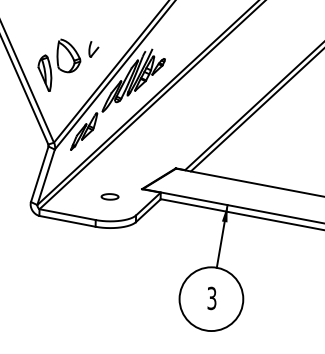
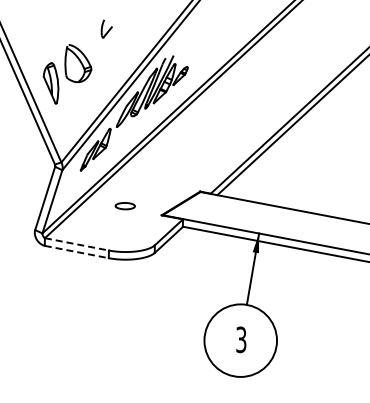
part: (93, 48) -> (106, 28), moved
part: (109, 197) -> (124, 206), moved
line: (67, 214) -> (76, 244), solid -> dashed
line: (67, 221) -> (76, 252), solid -> dashed

